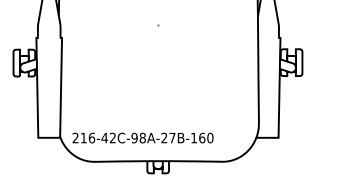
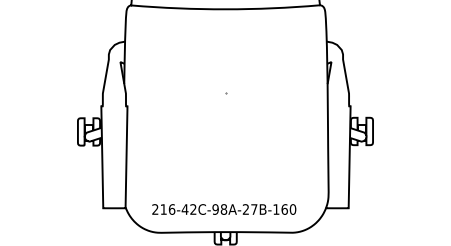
text: (143, 138) -> (224, 209), moved

